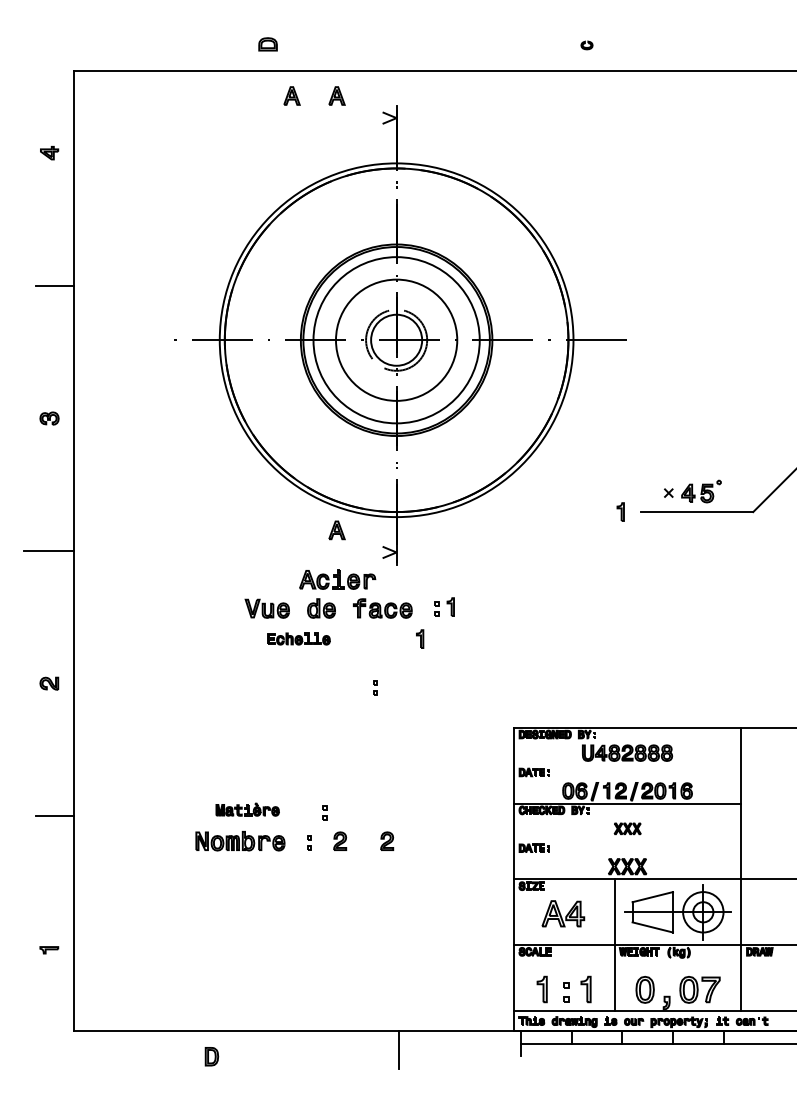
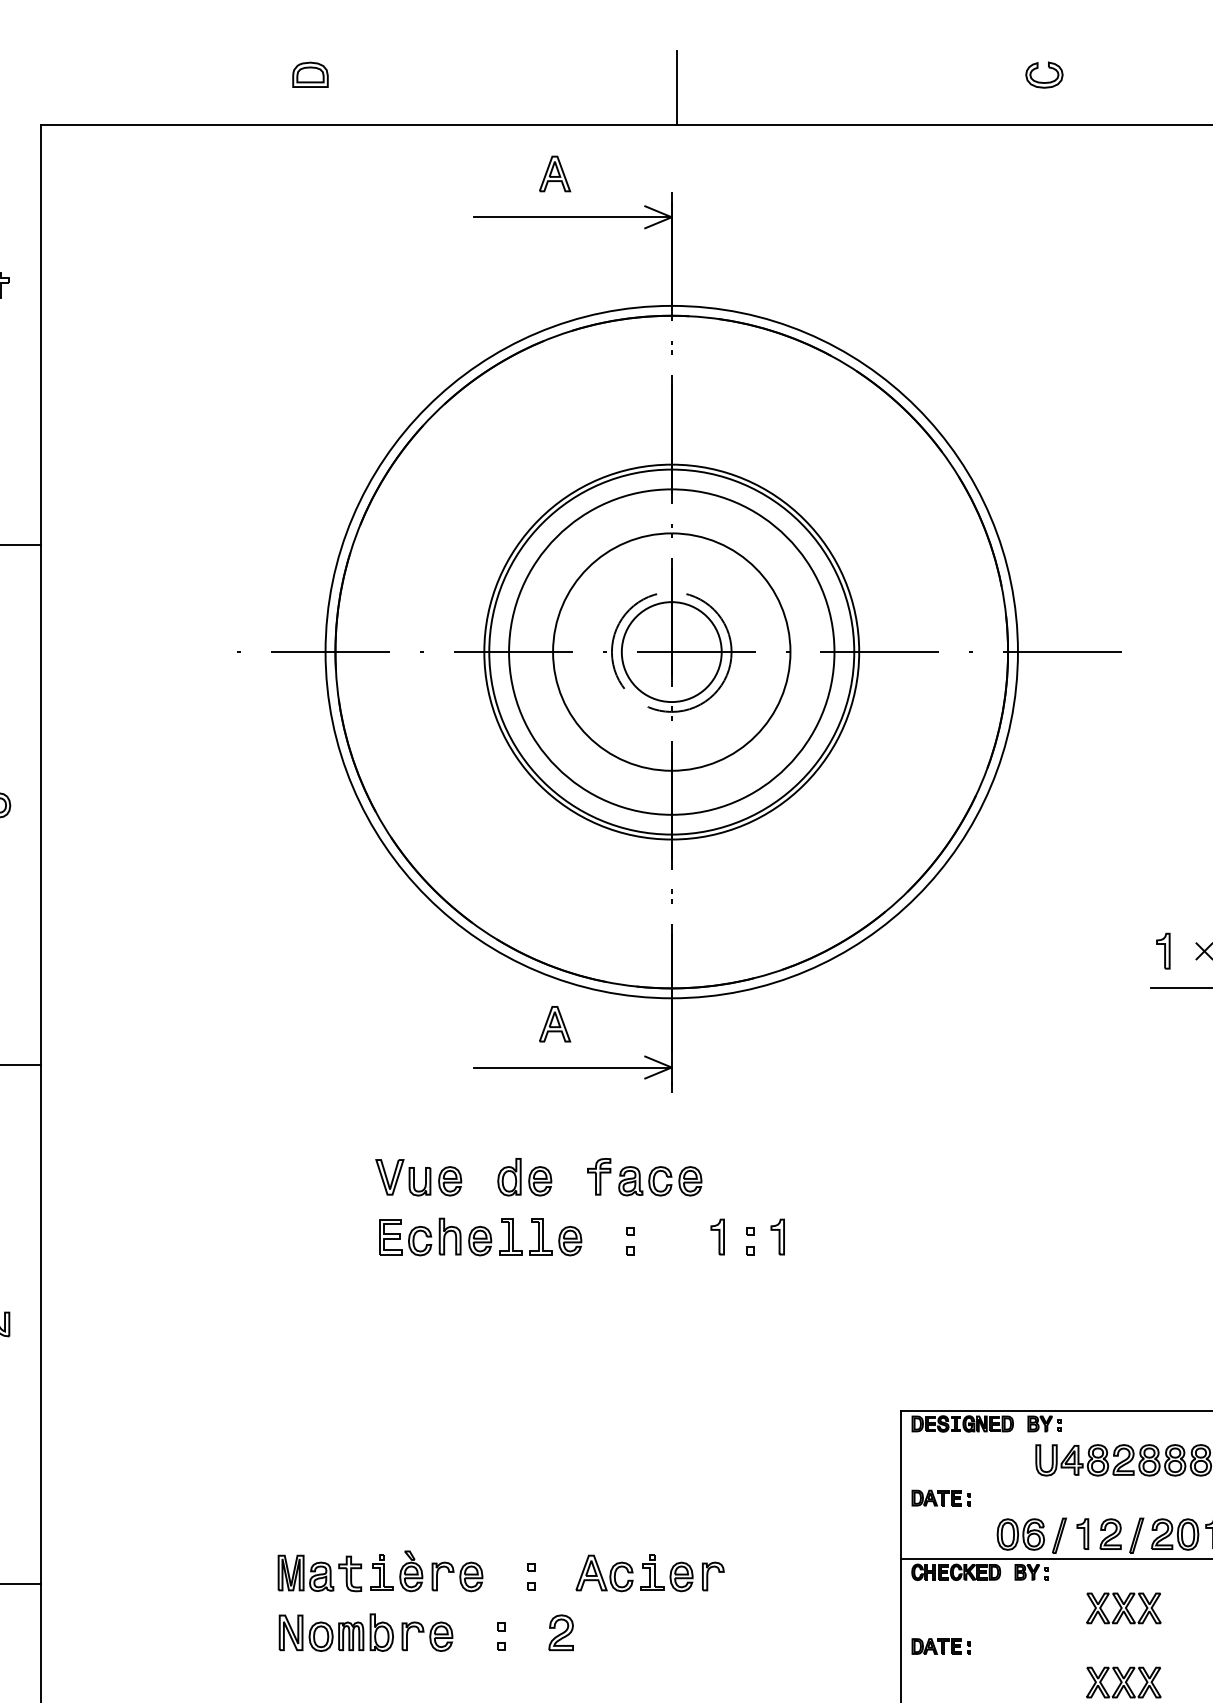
part: (267, 44) -> (309, 75), moved
part: (586, 45) -> (1043, 75), size x1.67
line: (399, 51) -> (677, 86), added
part: (291, 95) -> (465, 172), removed
line: (345, 118) -> (571, 217), added
part: (620, 511) -> (1162, 950), moved
line: (345, 552) -> (571, 1067), added
part: (337, 579) -> (649, 1572), moved
part: (444, 606) -> (765, 1235), moved
part: (298, 638) -> (479, 1235), size x1.67
part: (375, 687) -> (630, 1239), moved
part: (247, 809) -> (379, 1570), size x1.67
part: (627, 828) -> (1123, 1607), size x1.43
part: (387, 840) -> (653, 1631), removed

